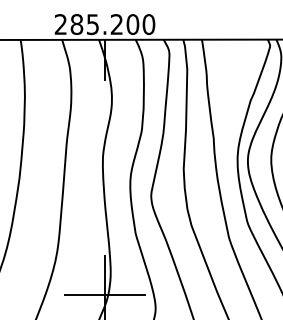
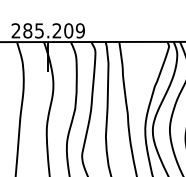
text: (148, 24) -> (80, 30), 285.200 -> 285.209

